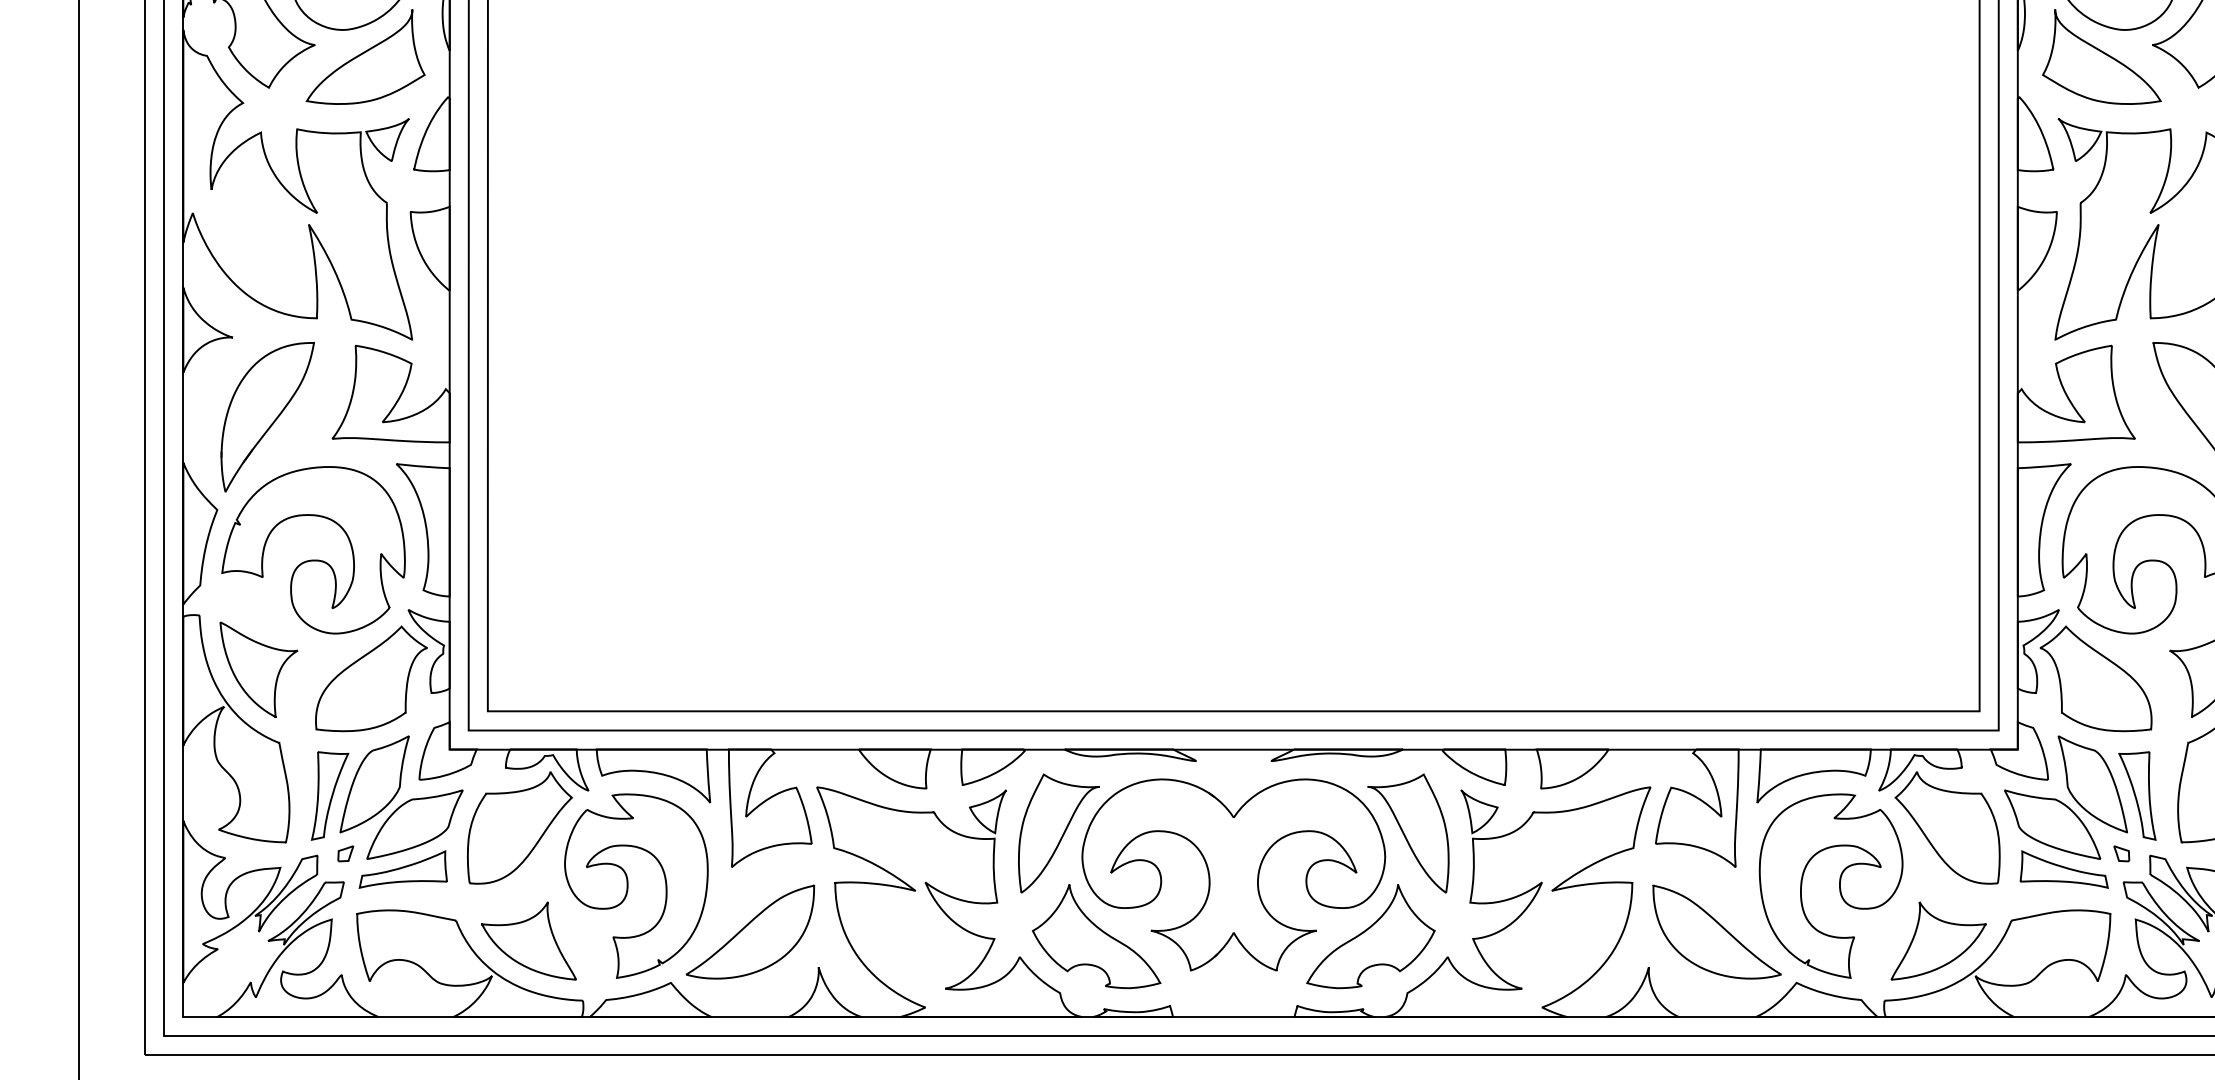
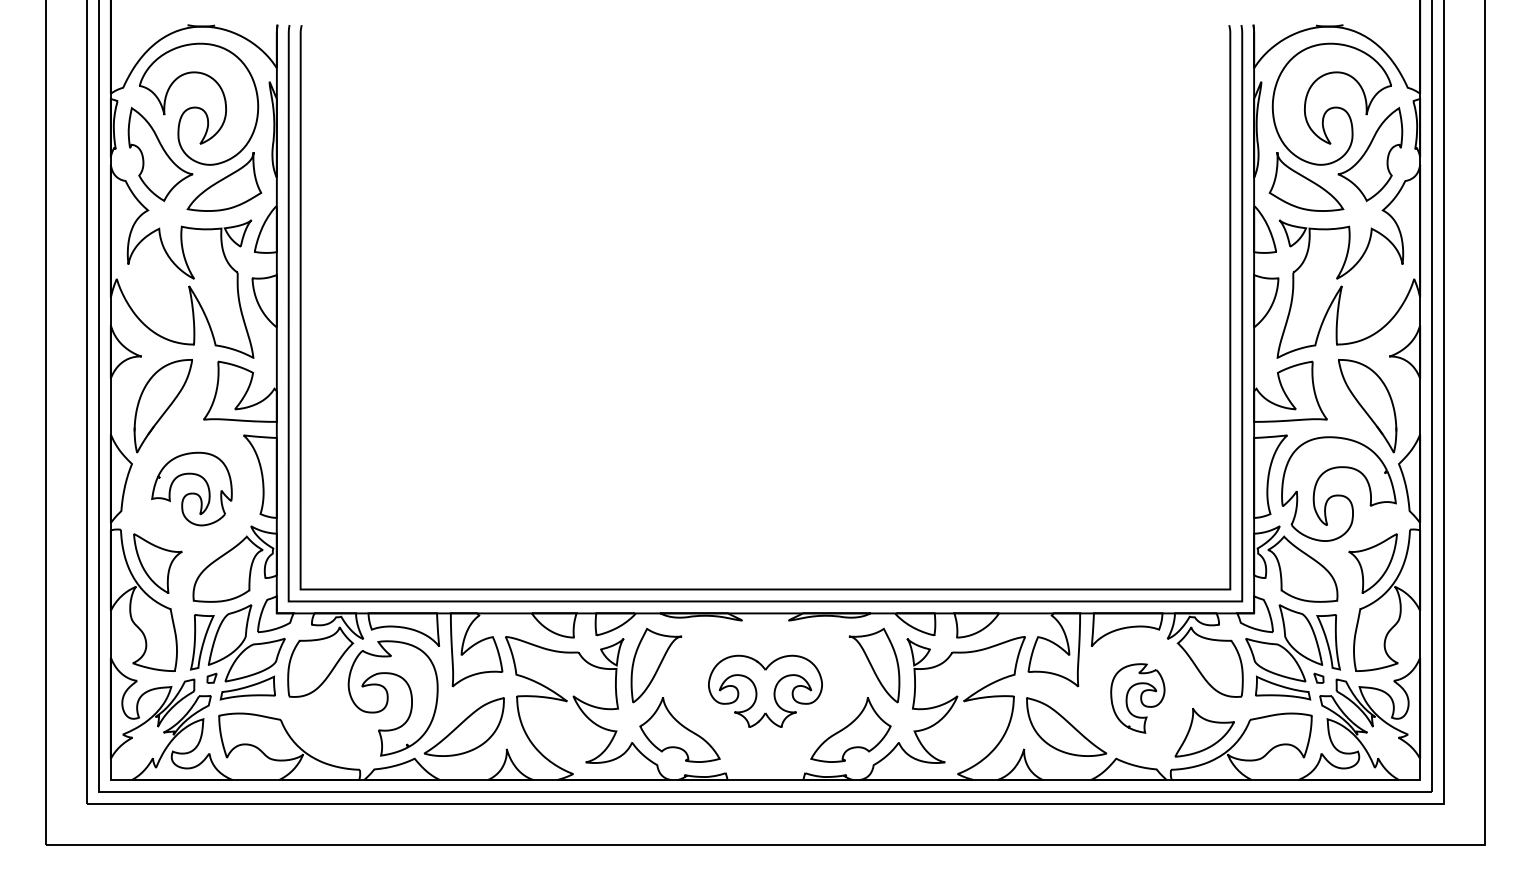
part: (312, 549) -> (191, 488), size x0.7
part: (1233, 875) -> (765, 691), size x0.6
part: (1830, 886) -> (1137, 698), size x0.6
part: (529, 940) -> (326, 732), removed

